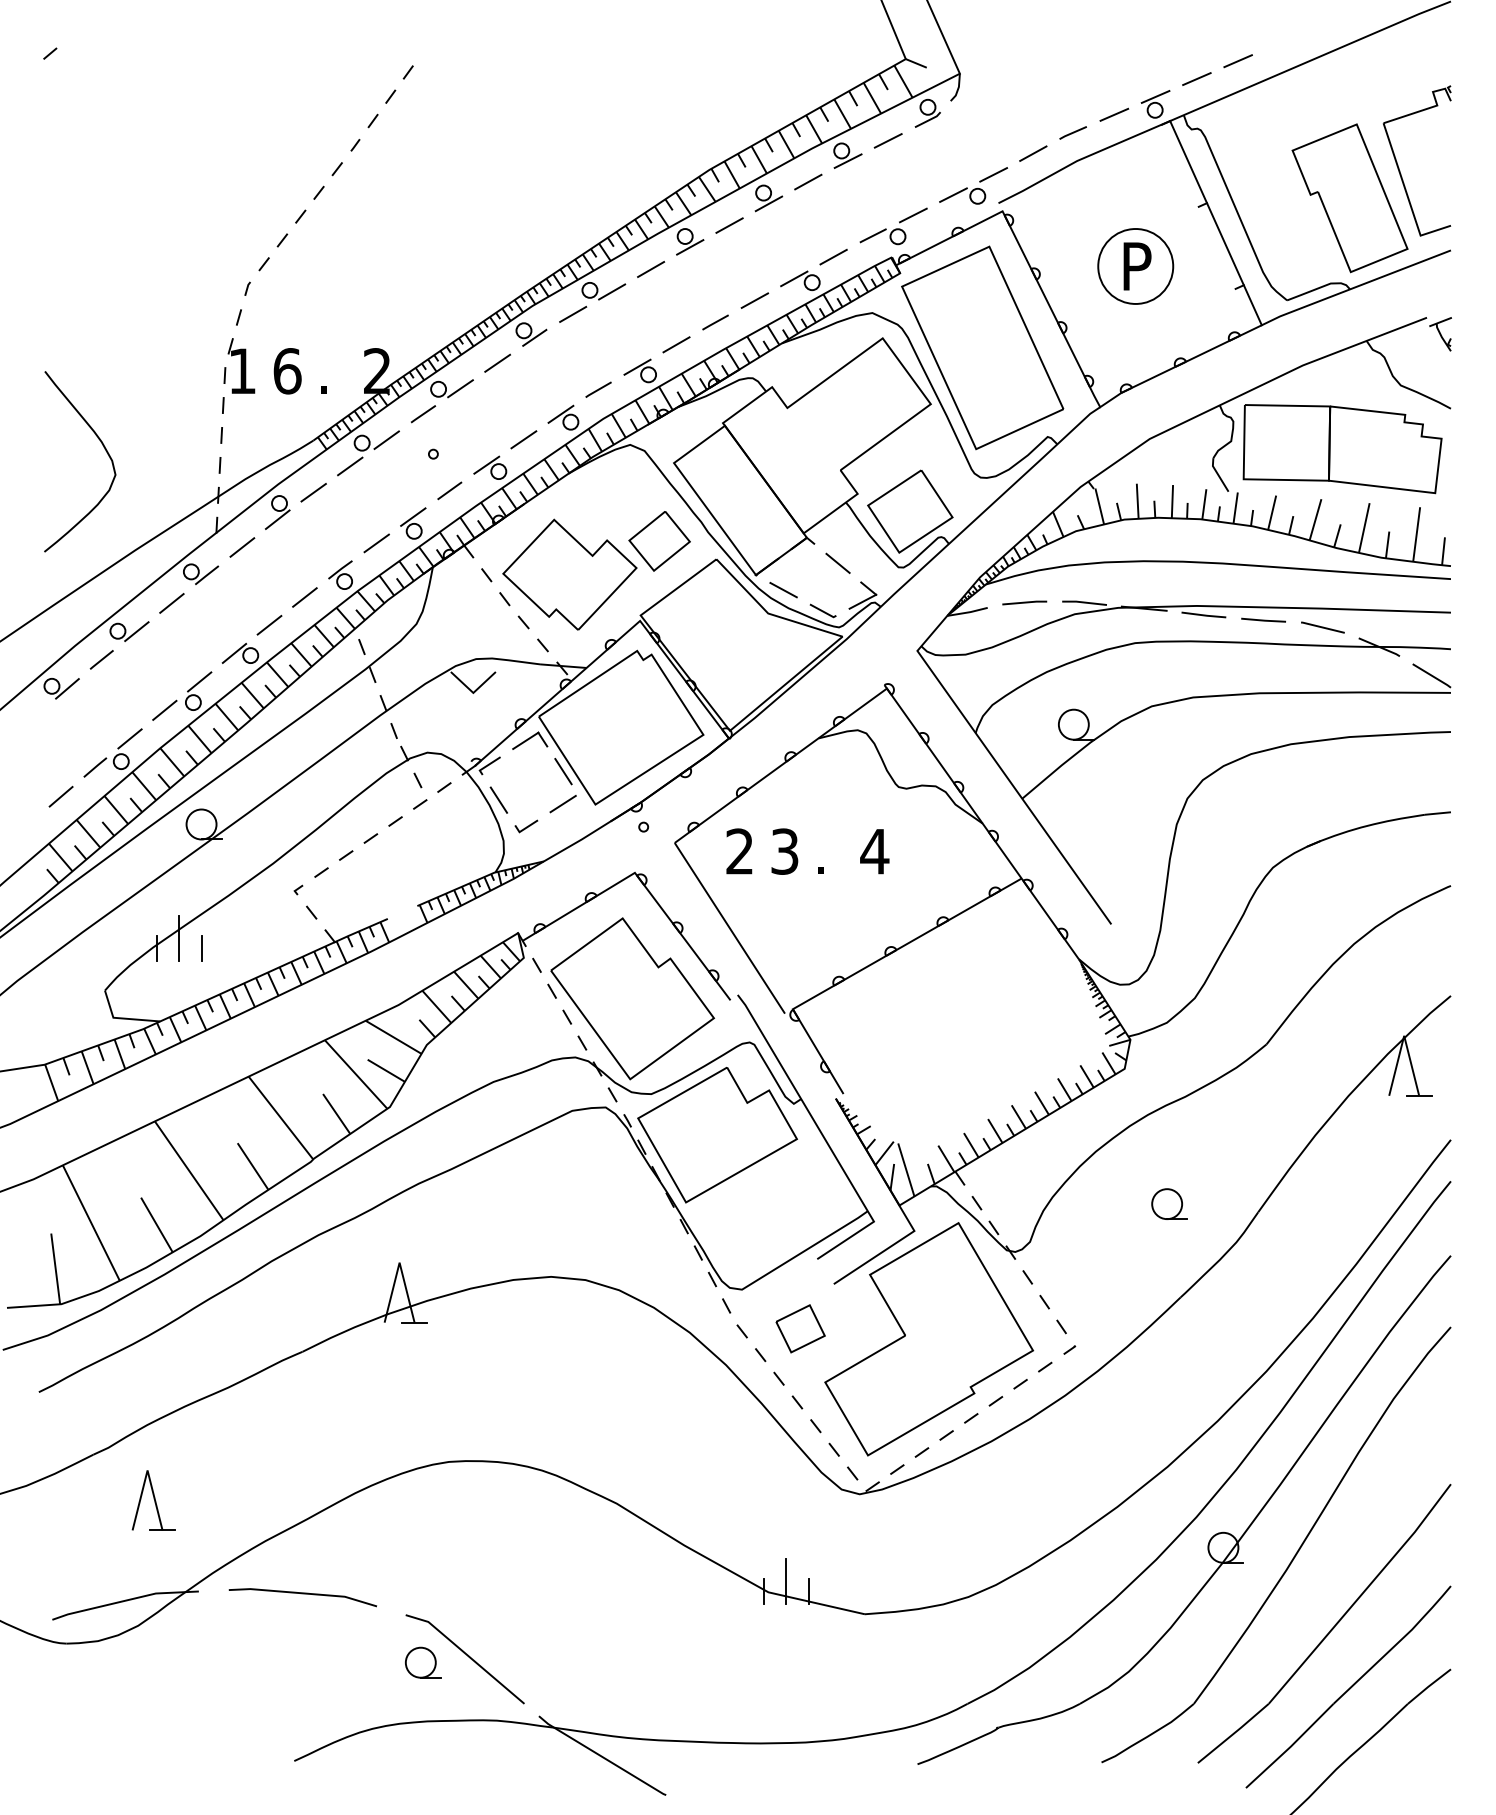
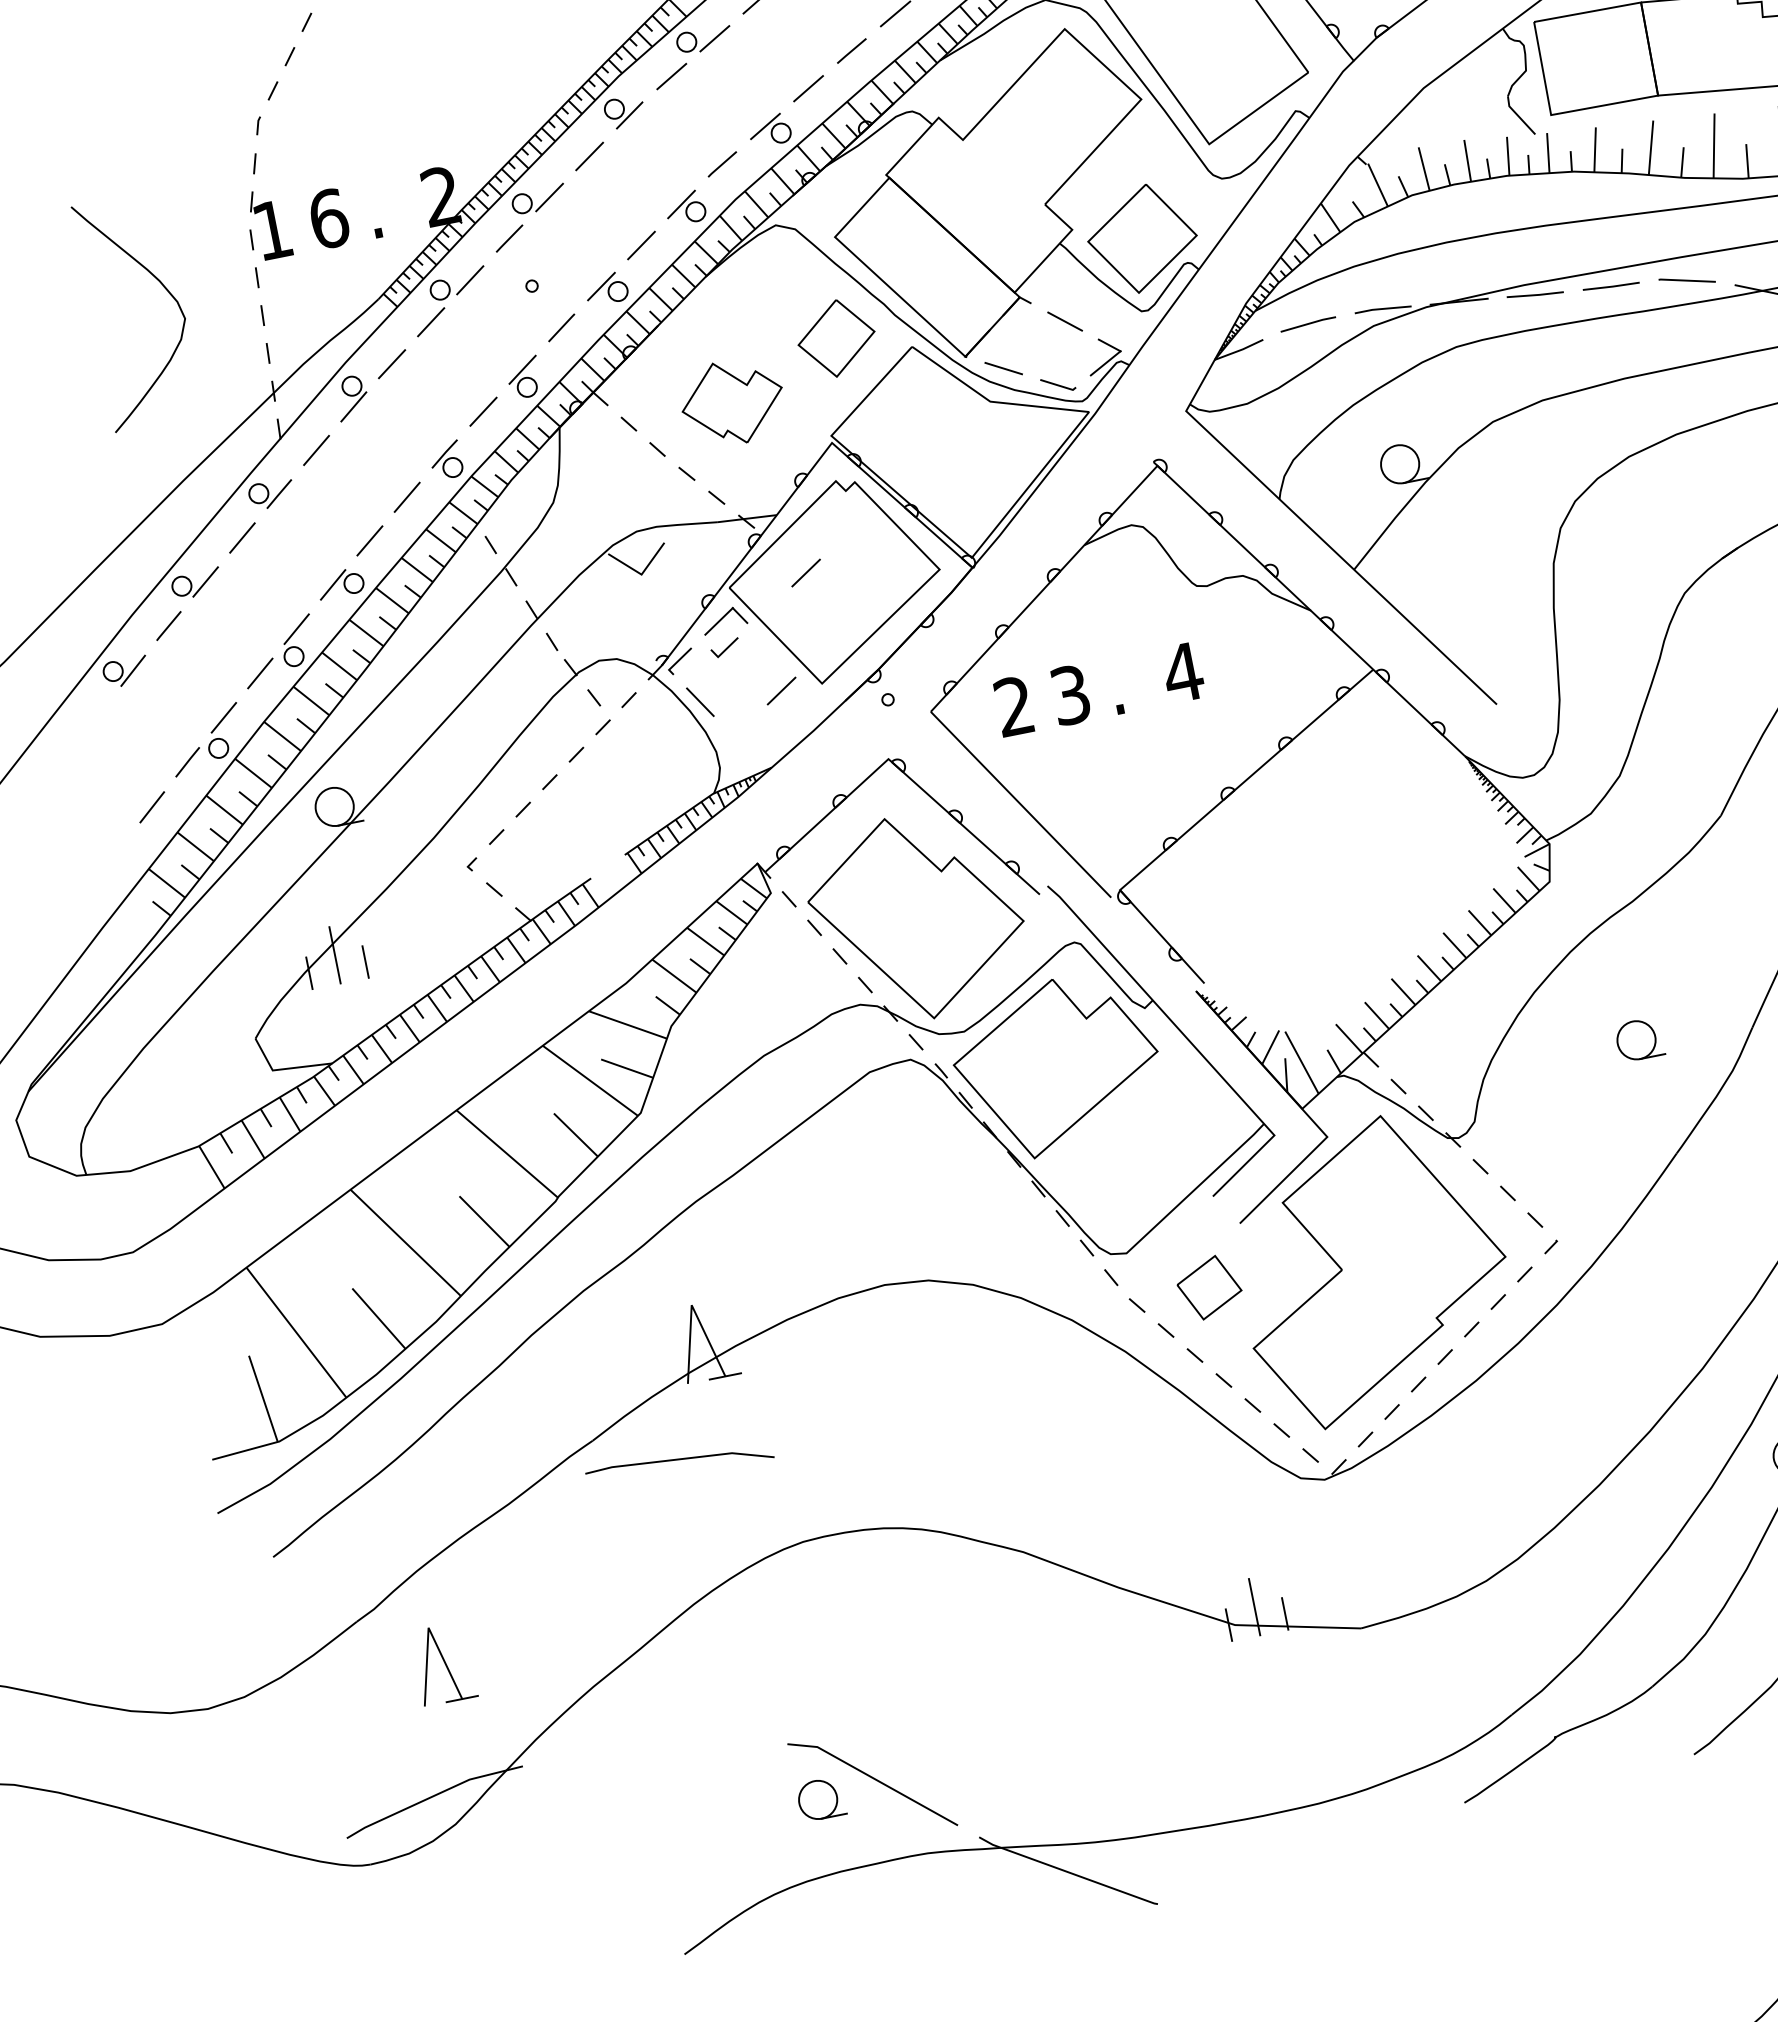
curve: (104, 449) -> (164, 289), moved
part: (569, 574) -> (732, 402), size x0.6
line: (599, 717) -> (805, 573), added
line: (563, 771) -> (773, 650), removed
line: (526, 826) -> (725, 648), moved
line: (302, 1594) -> (678, 1460), moved

